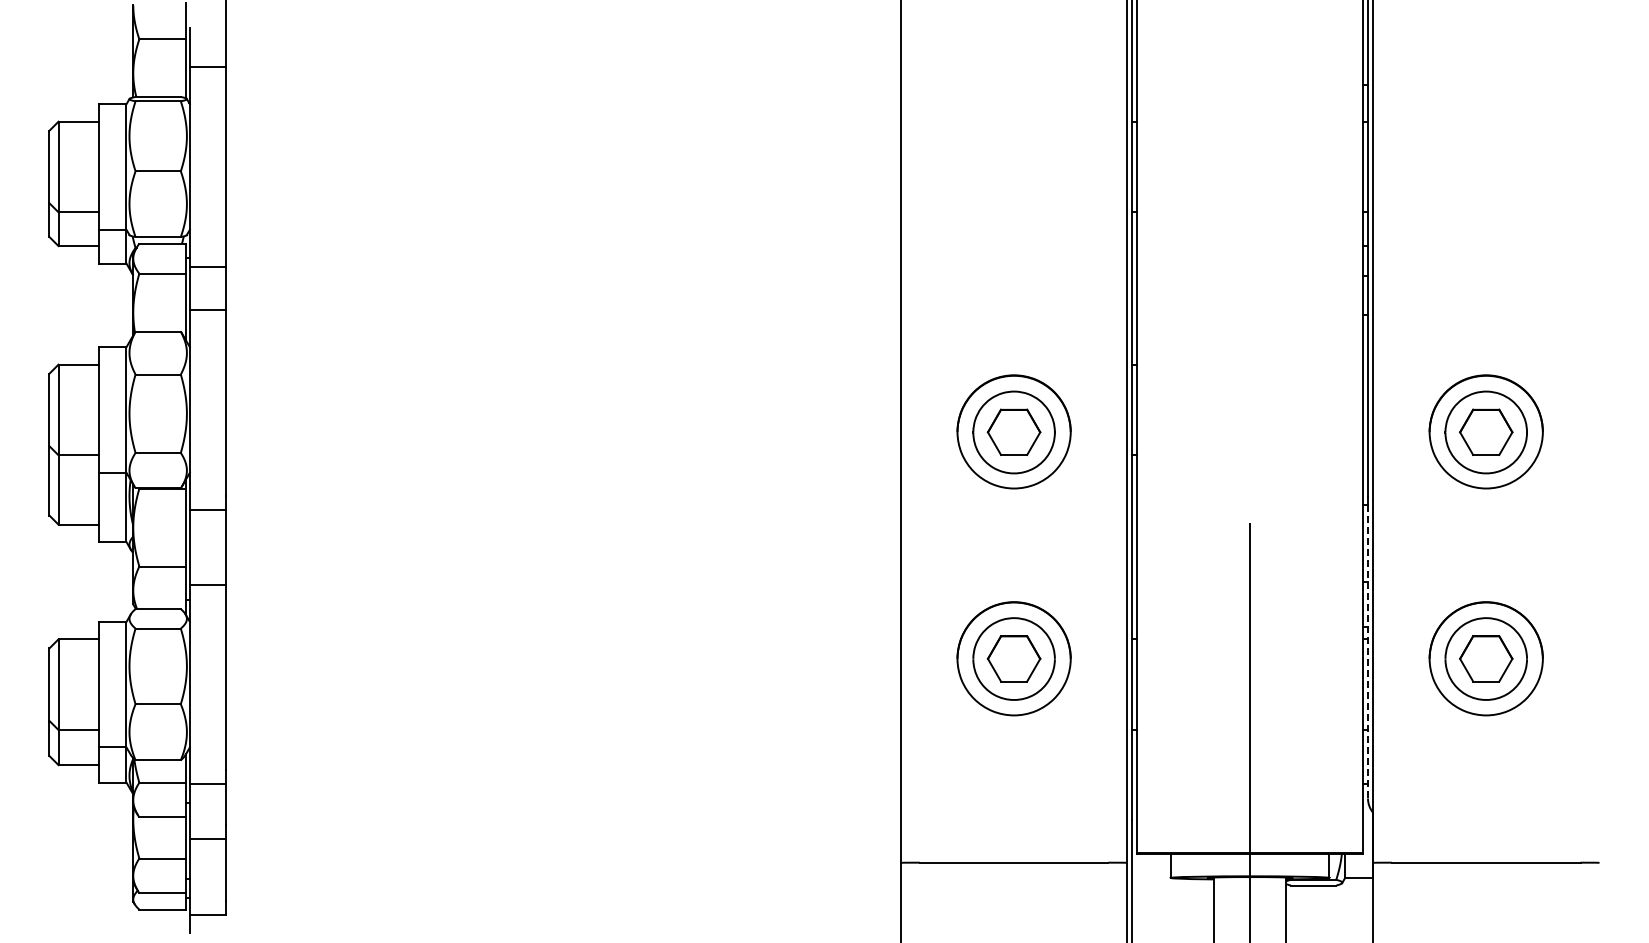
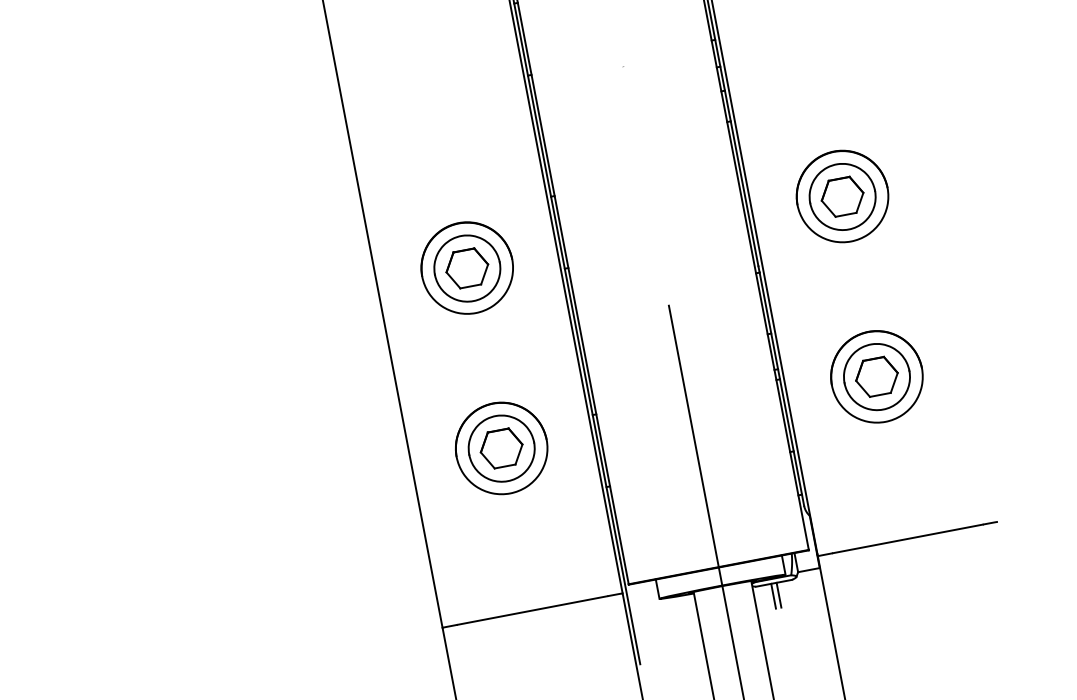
line: (1367, 651) -> (781, 389), dashed -> solid
line: (1309, 900) -> (773, 595), added
line: (1316, 900) -> (778, 594), added

